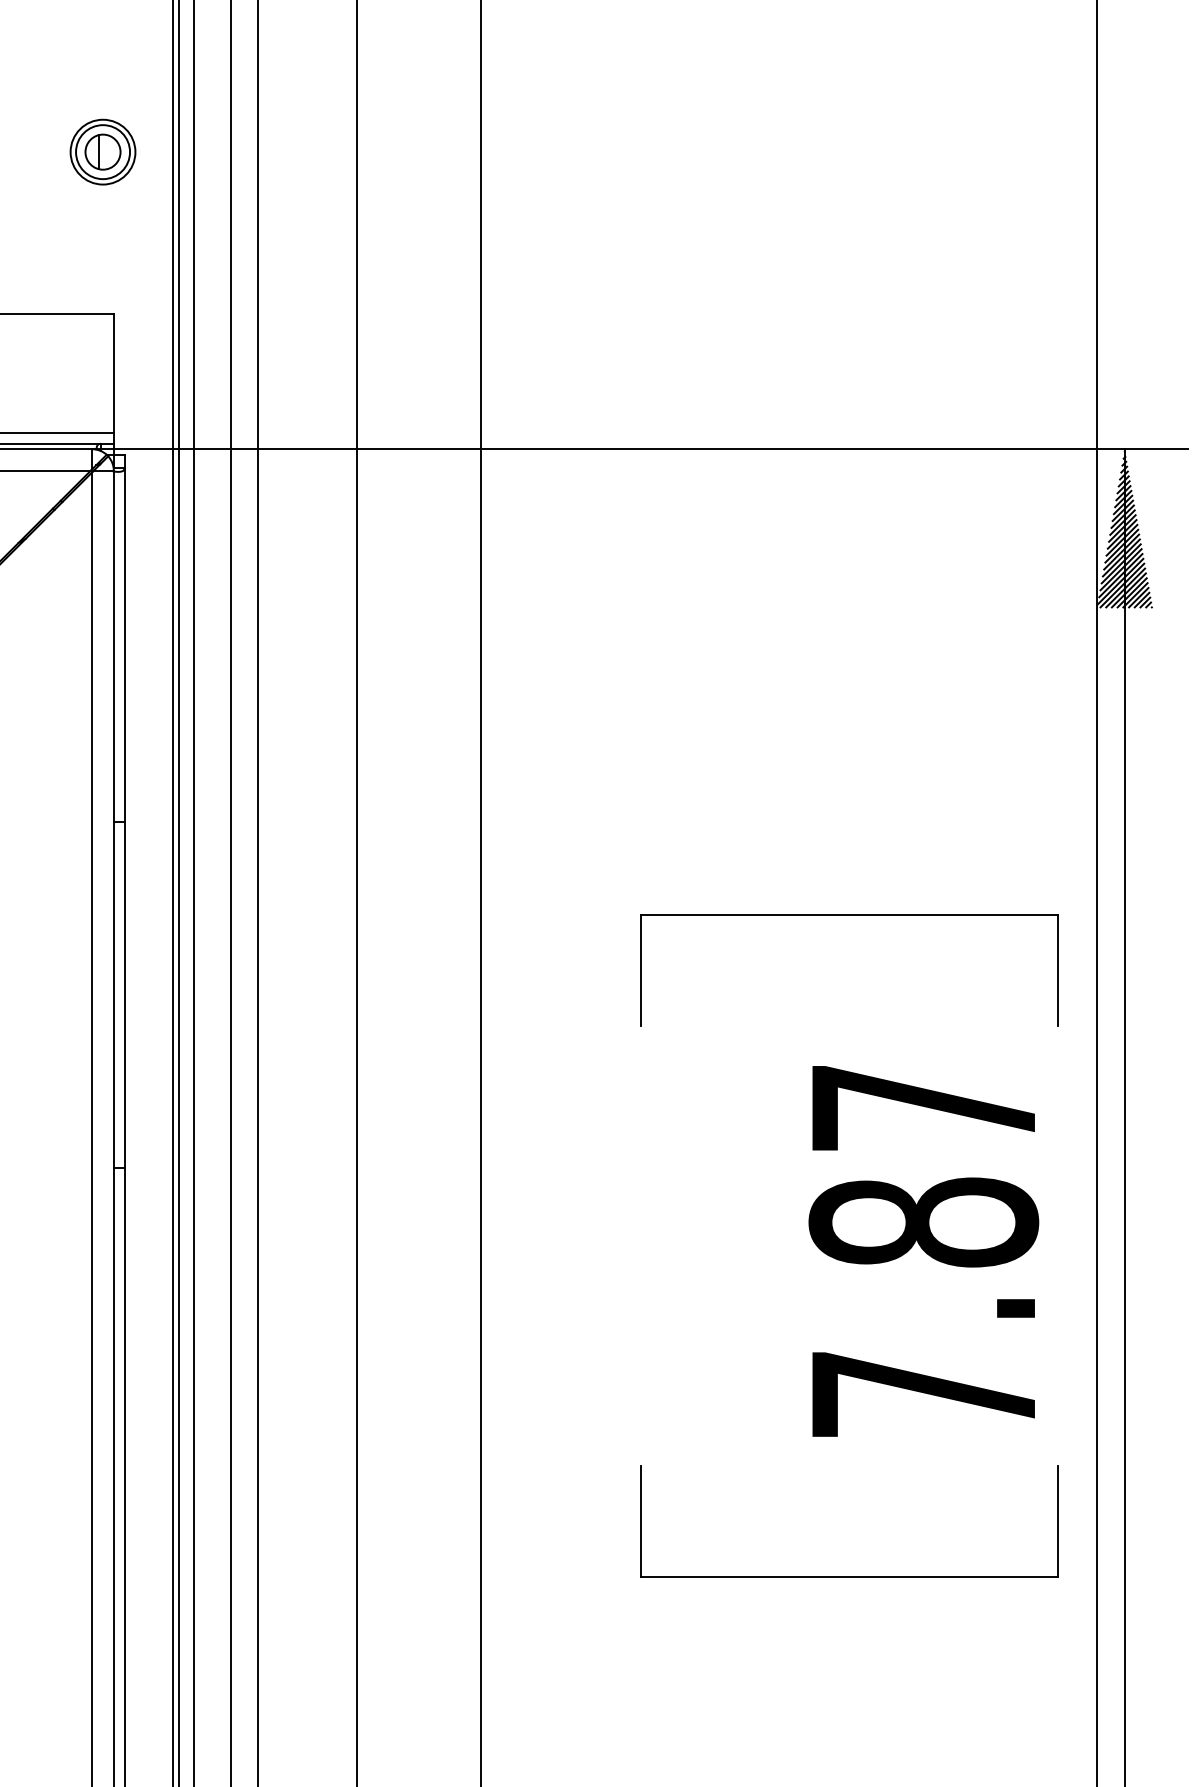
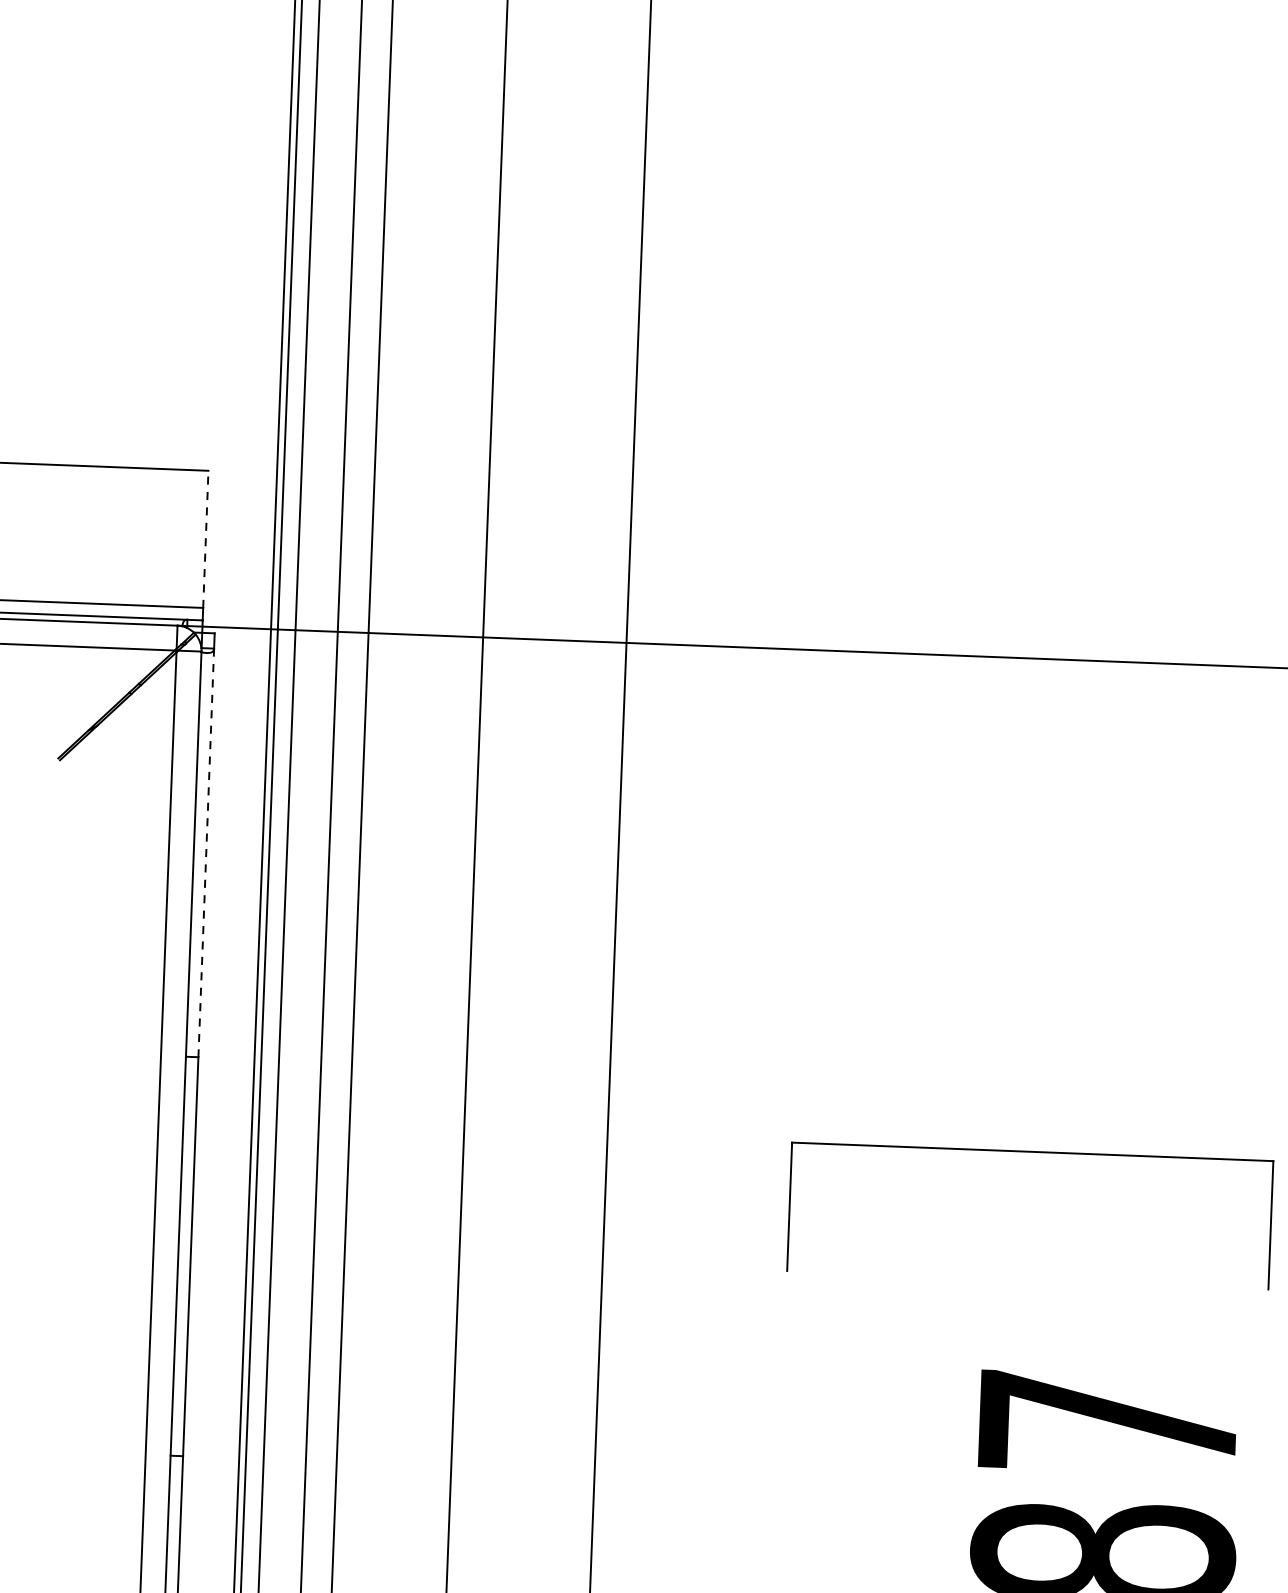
part: (102, 151) -> (202, 282), removed
line: (113, 373) -> (205, 539), solid -> dashed
line: (124, 645) -> (206, 853), solid -> dashed
part: (849, 915) -> (1032, 1152), moved

